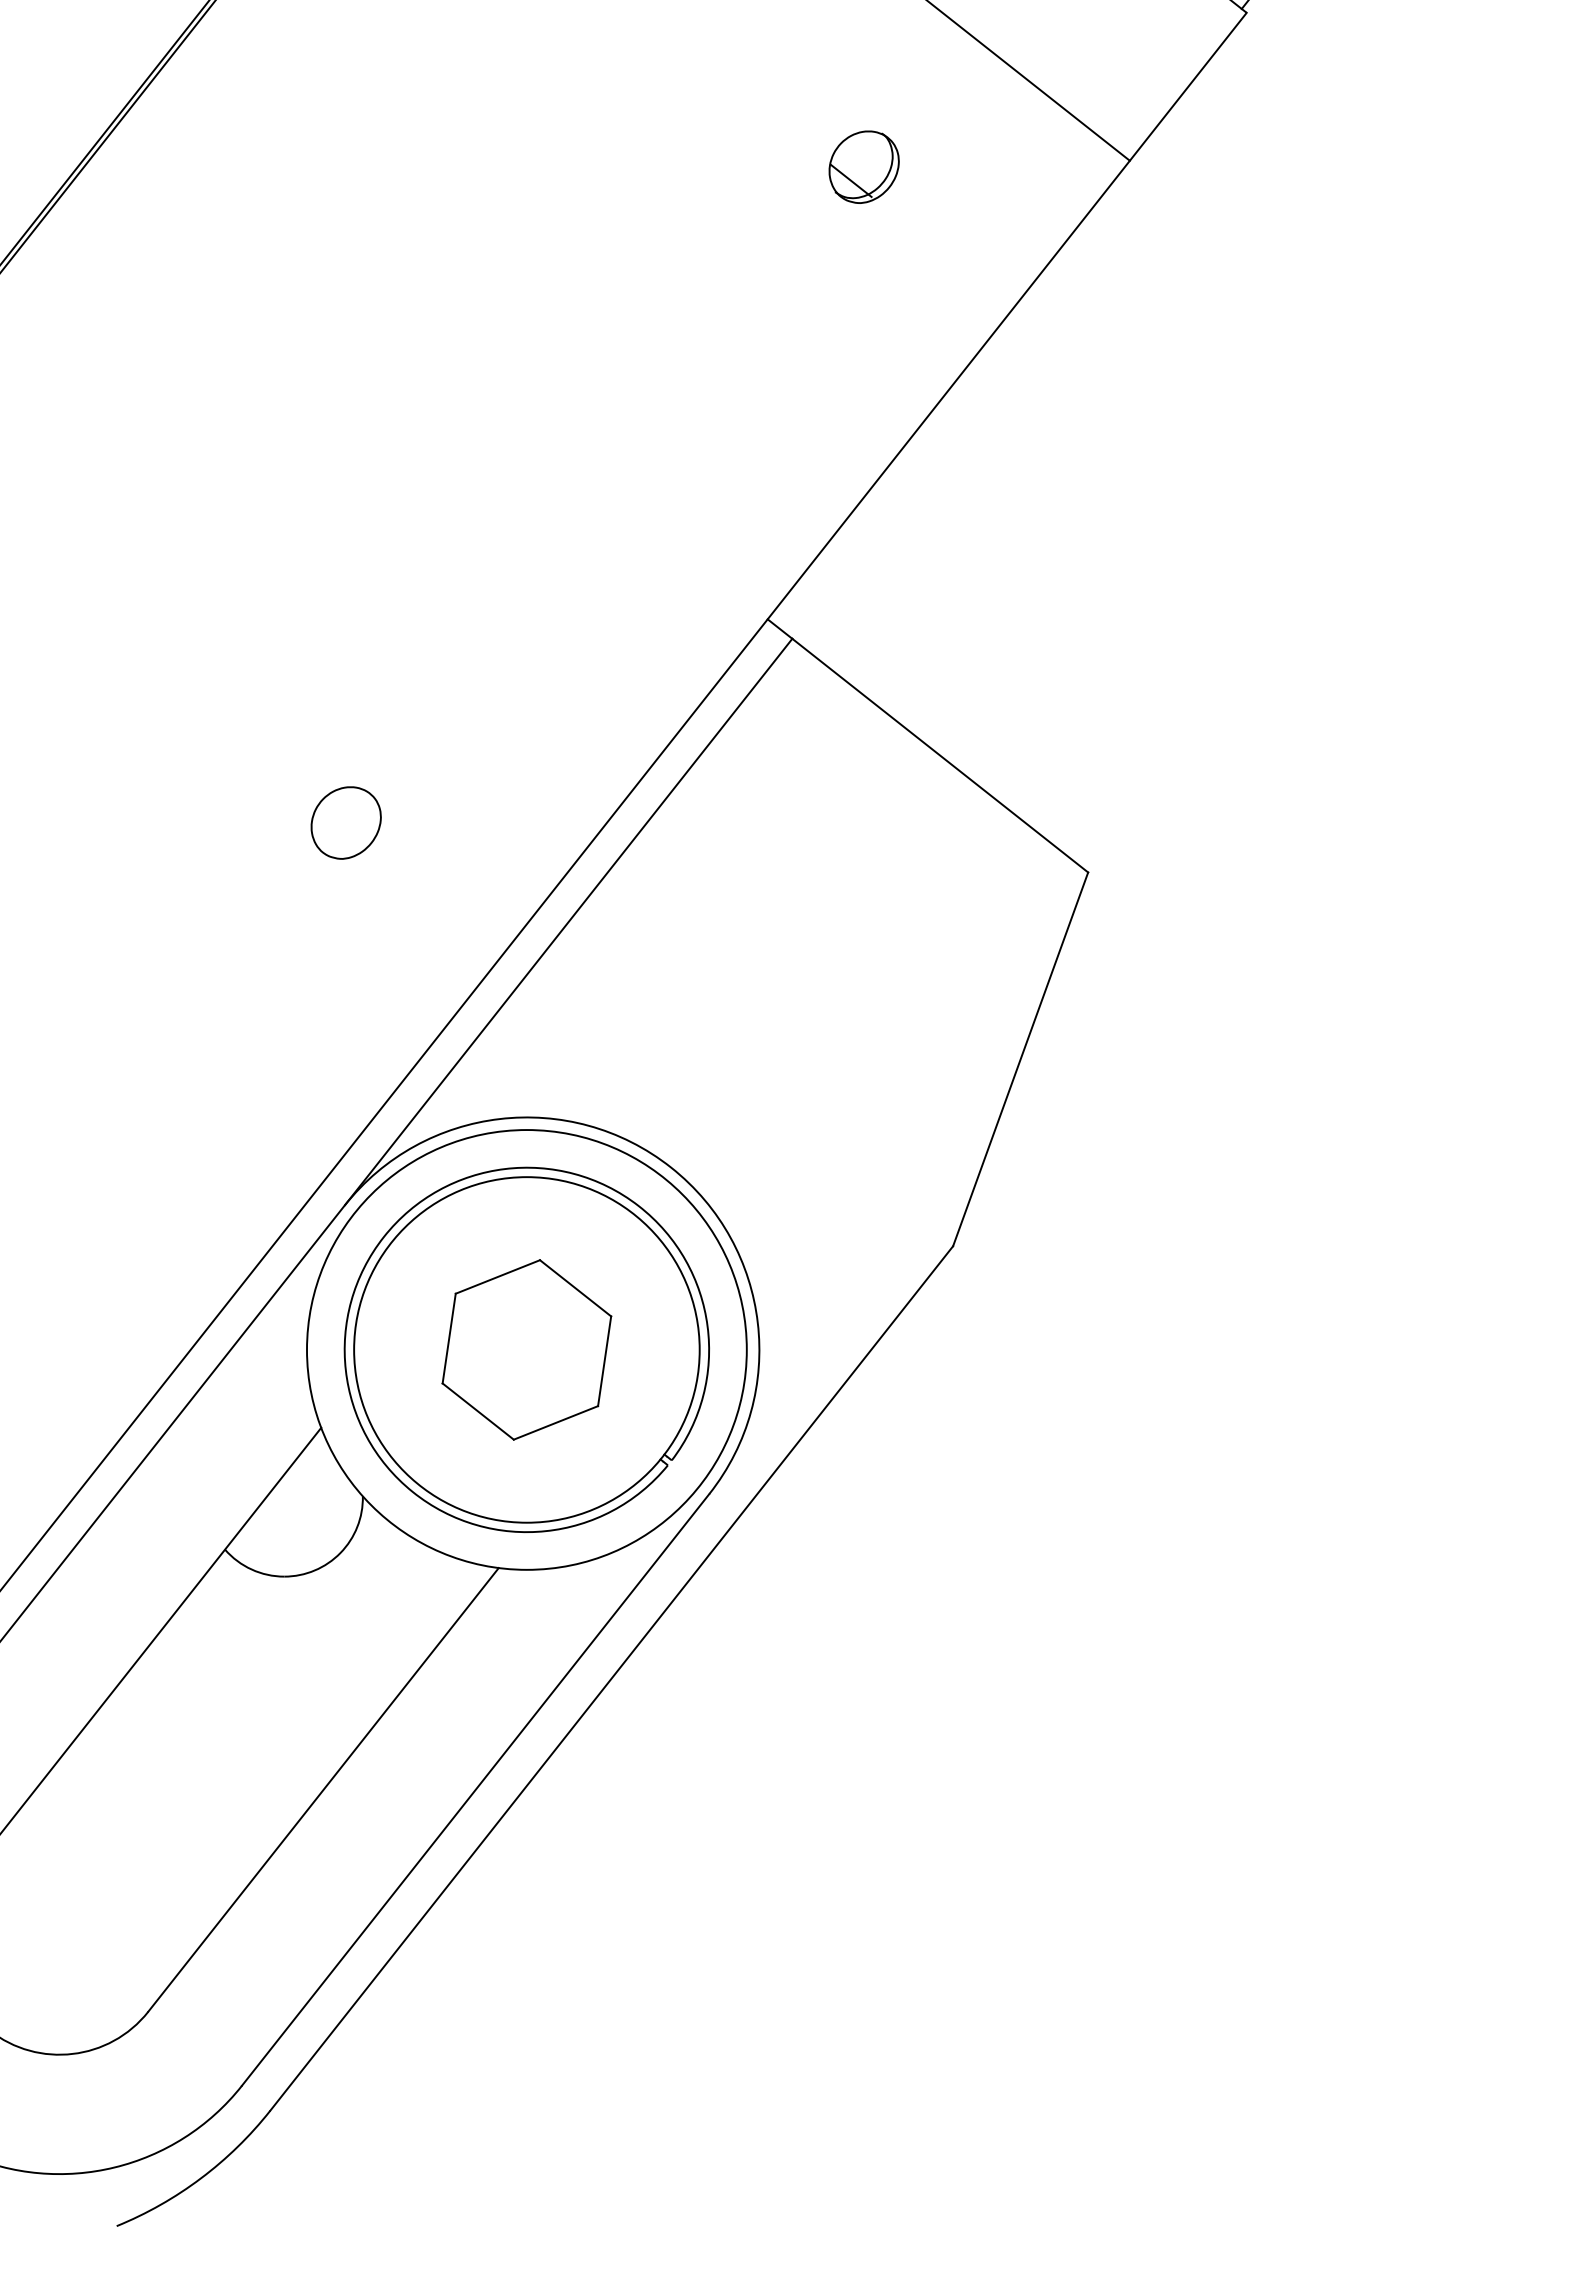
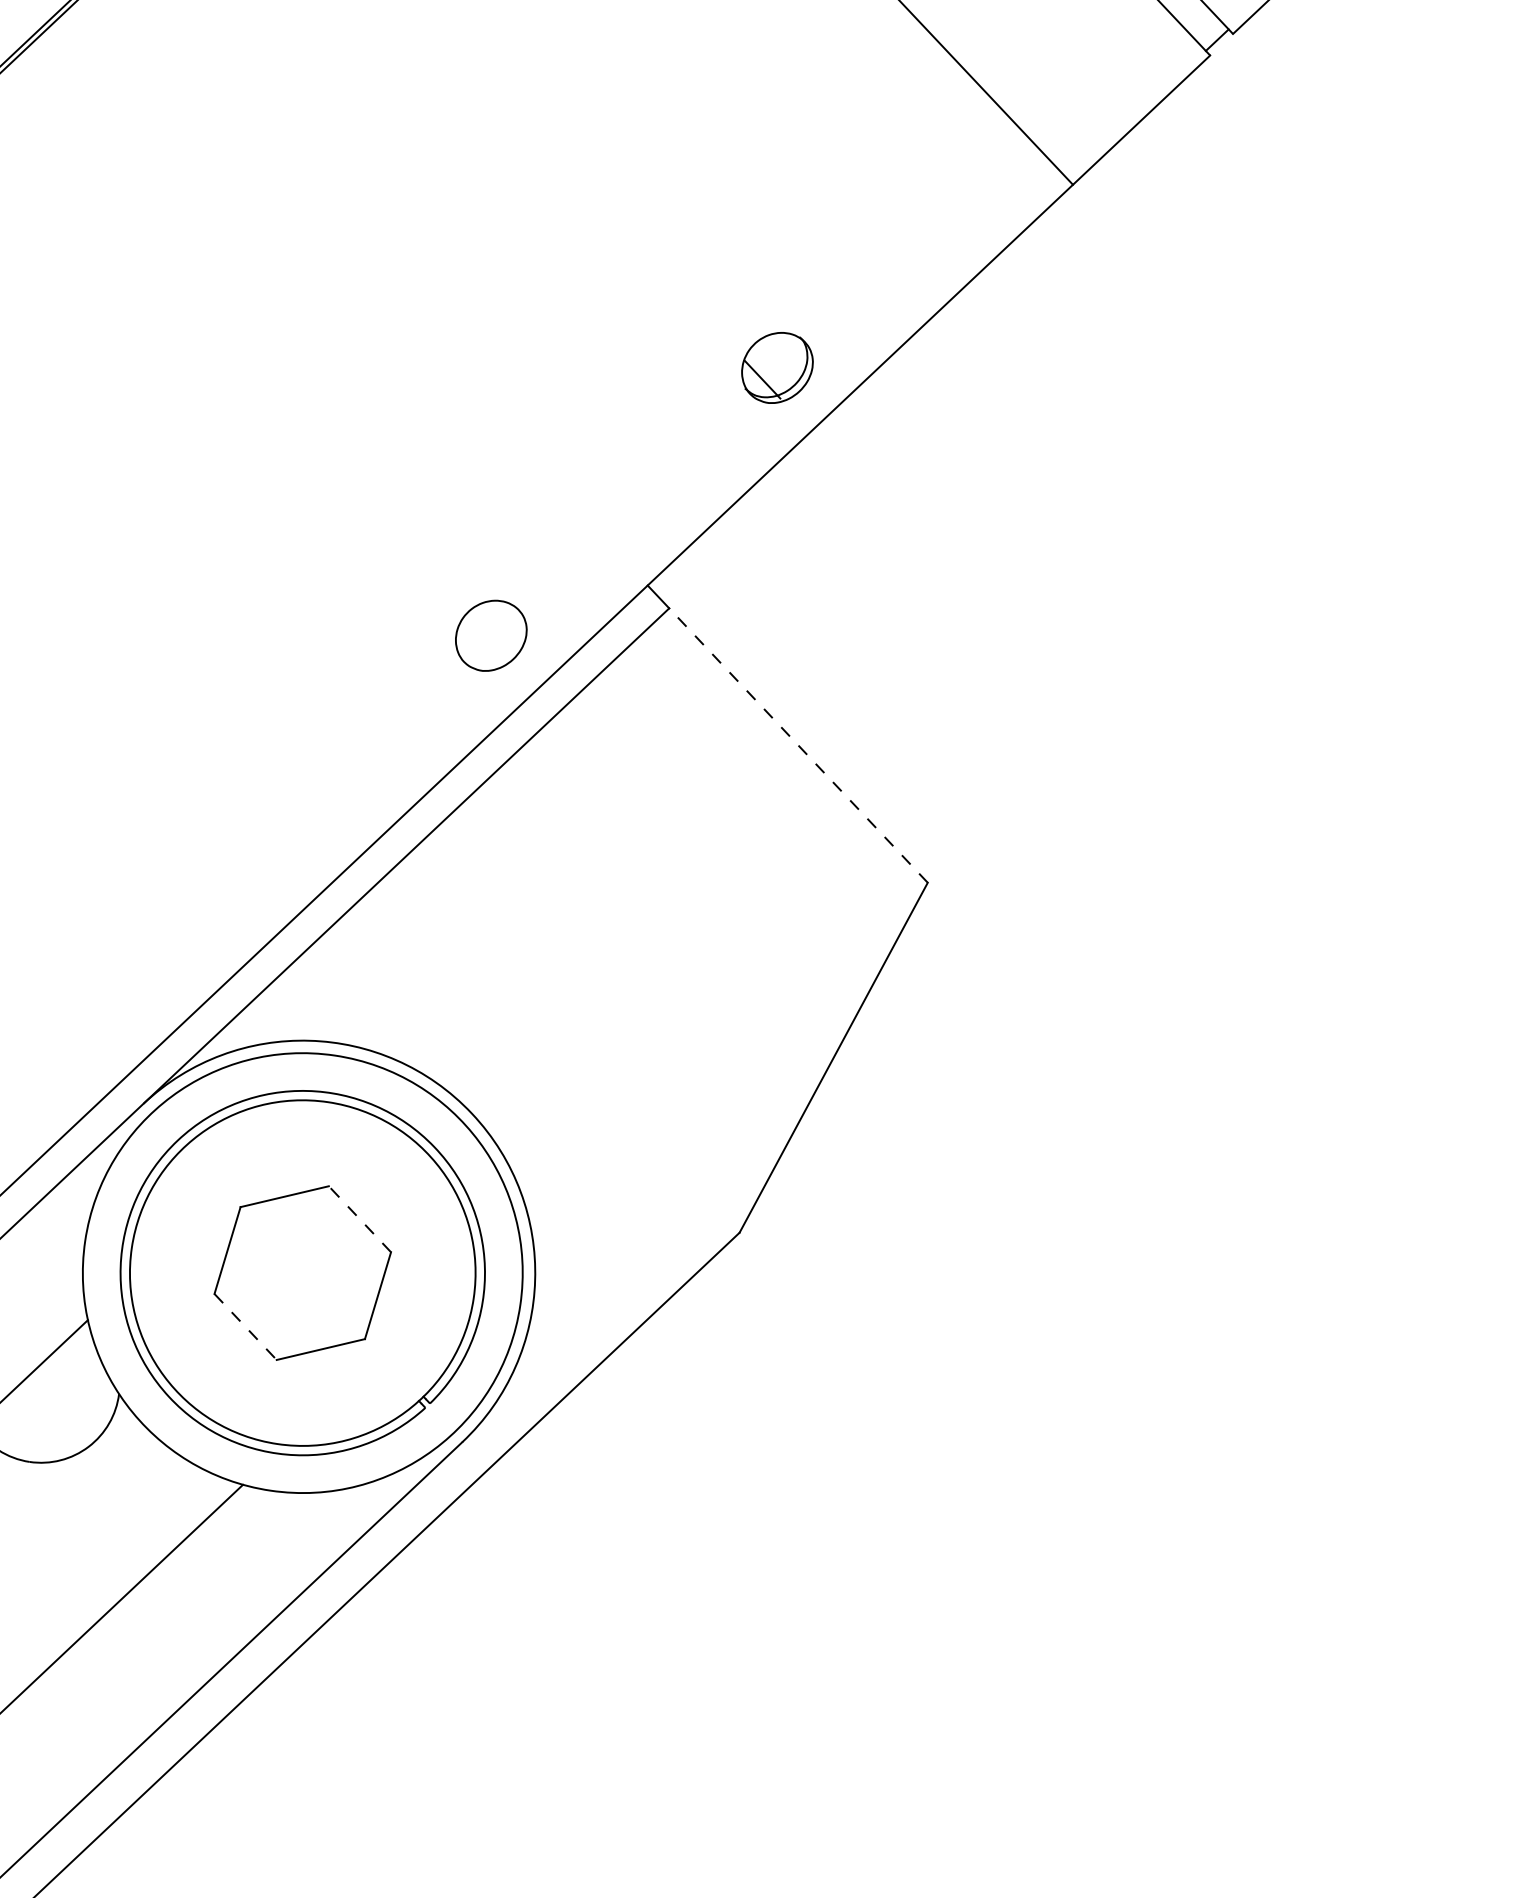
part: (863, 166) -> (776, 367), moved
line: (939, 755) -> (797, 745), solid -> dashed
part: (345, 822) -> (490, 635), moved
line: (575, 1288) -> (359, 1219), solid -> dashed
line: (478, 1411) -> (245, 1326), solid -> dashed

